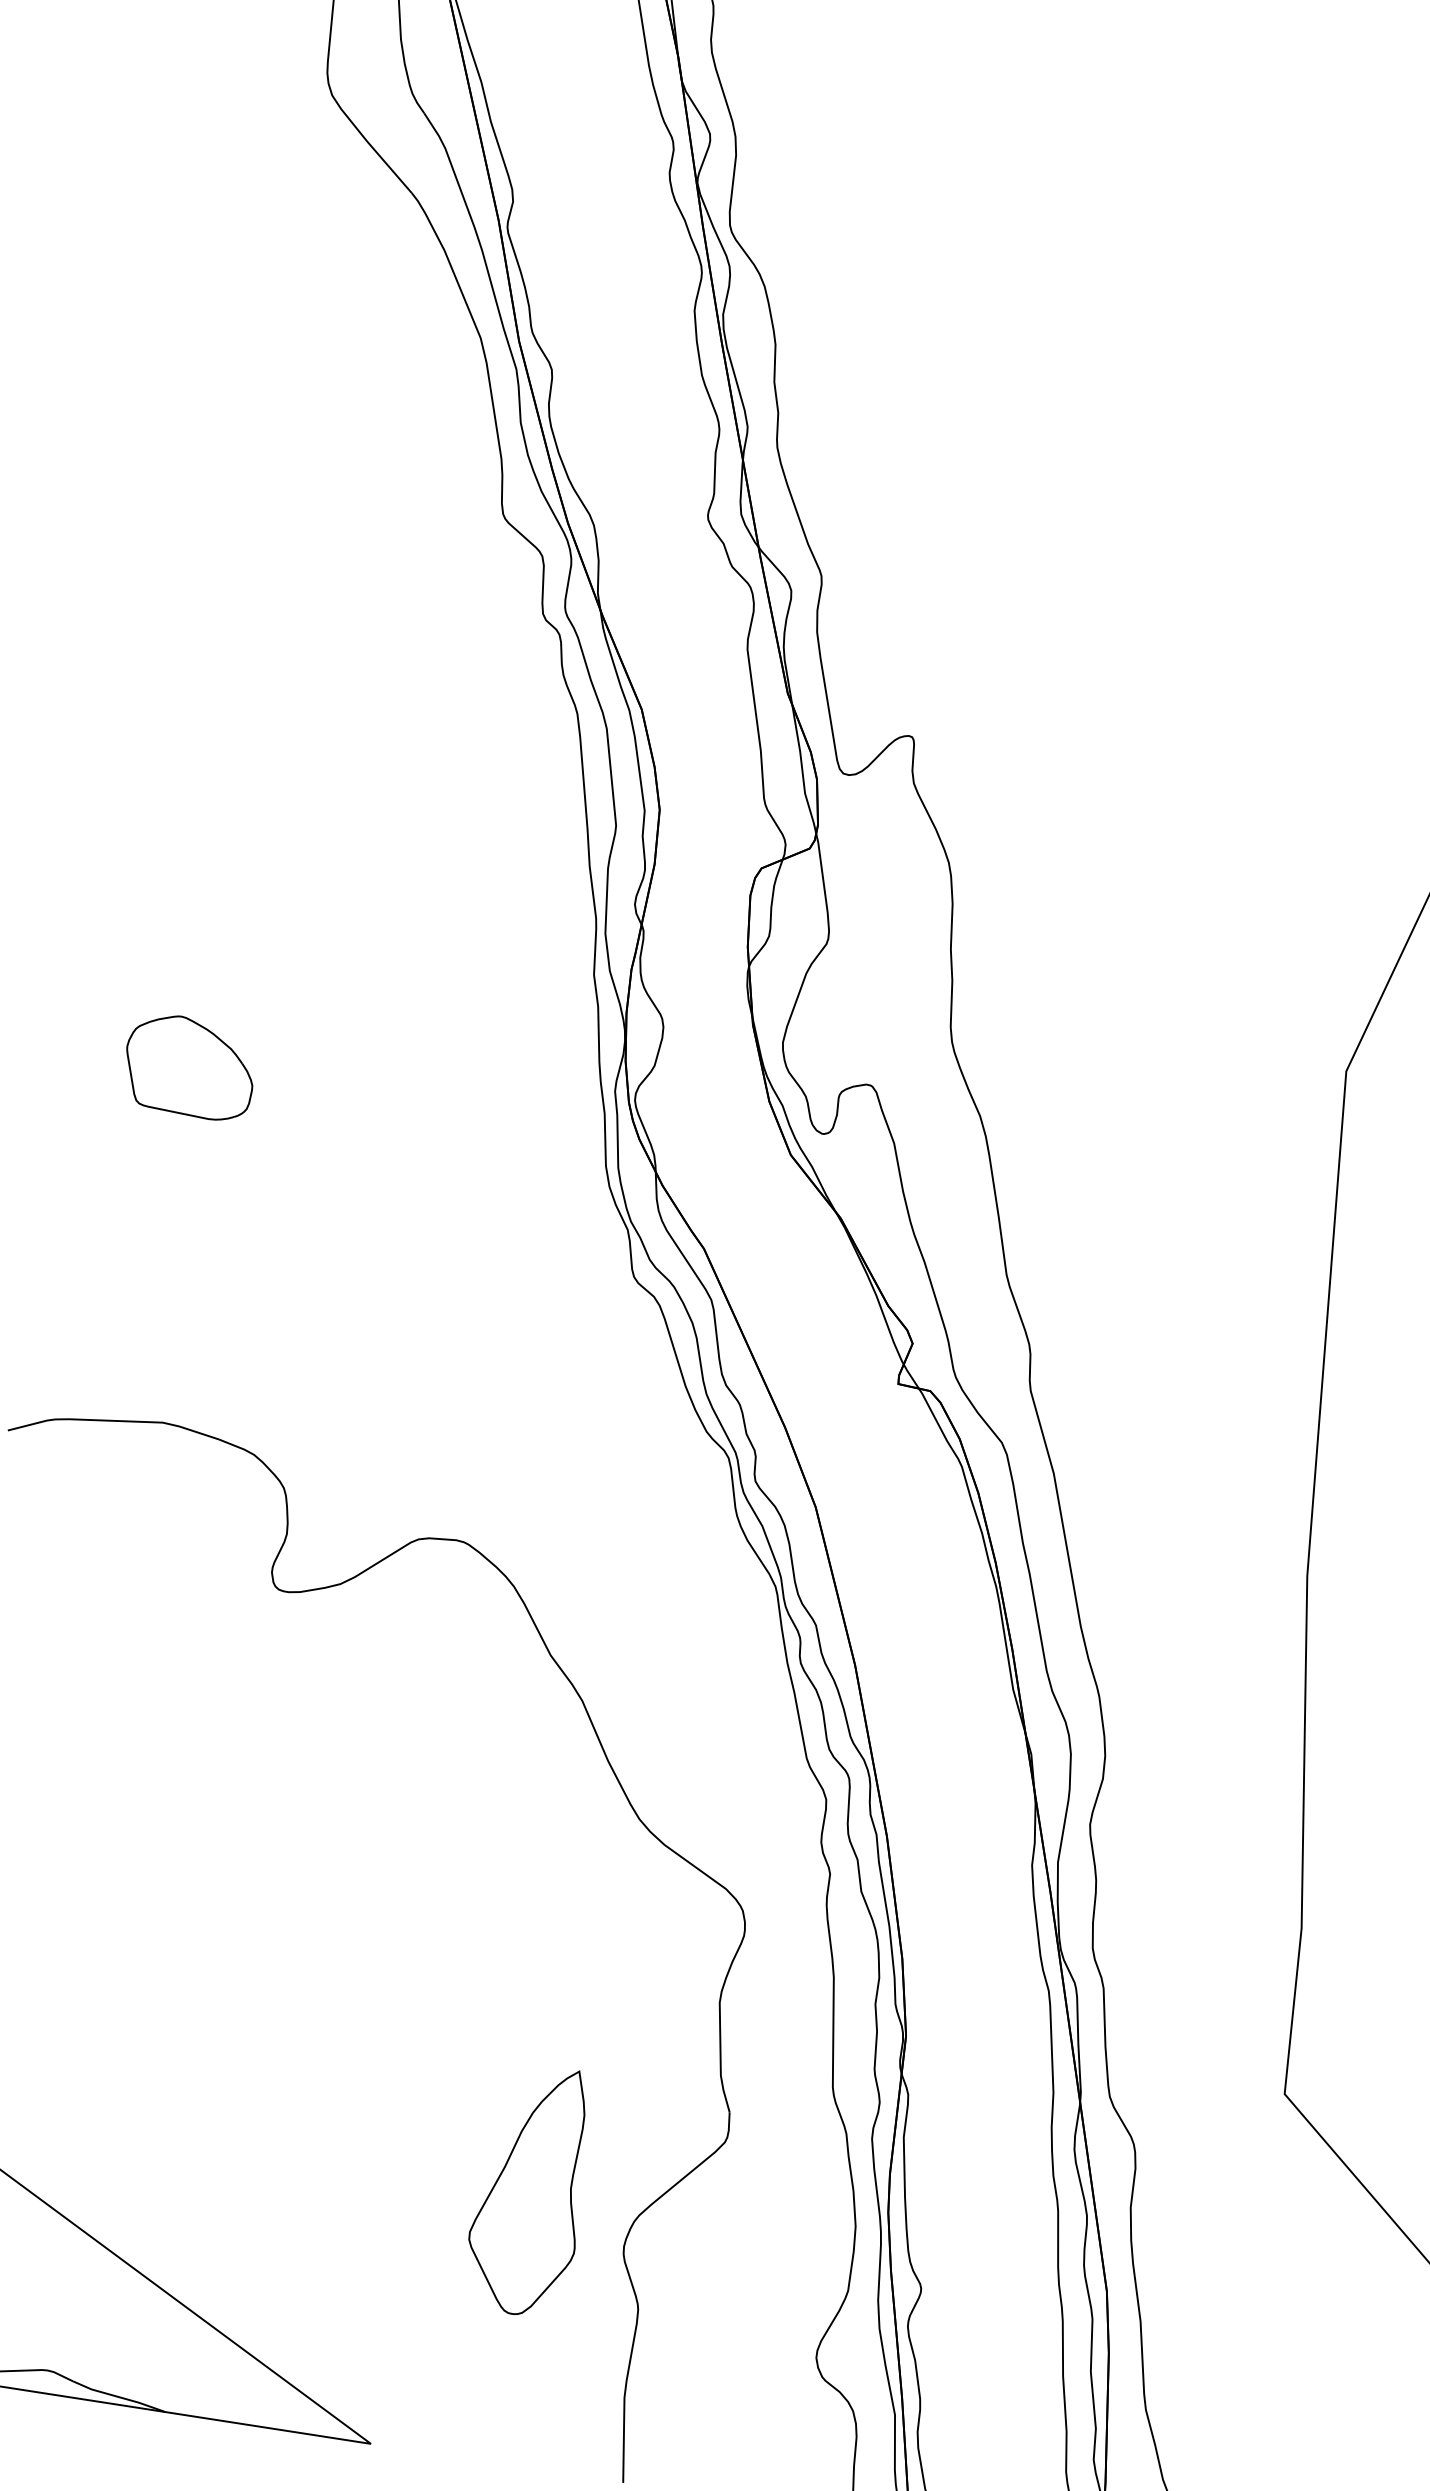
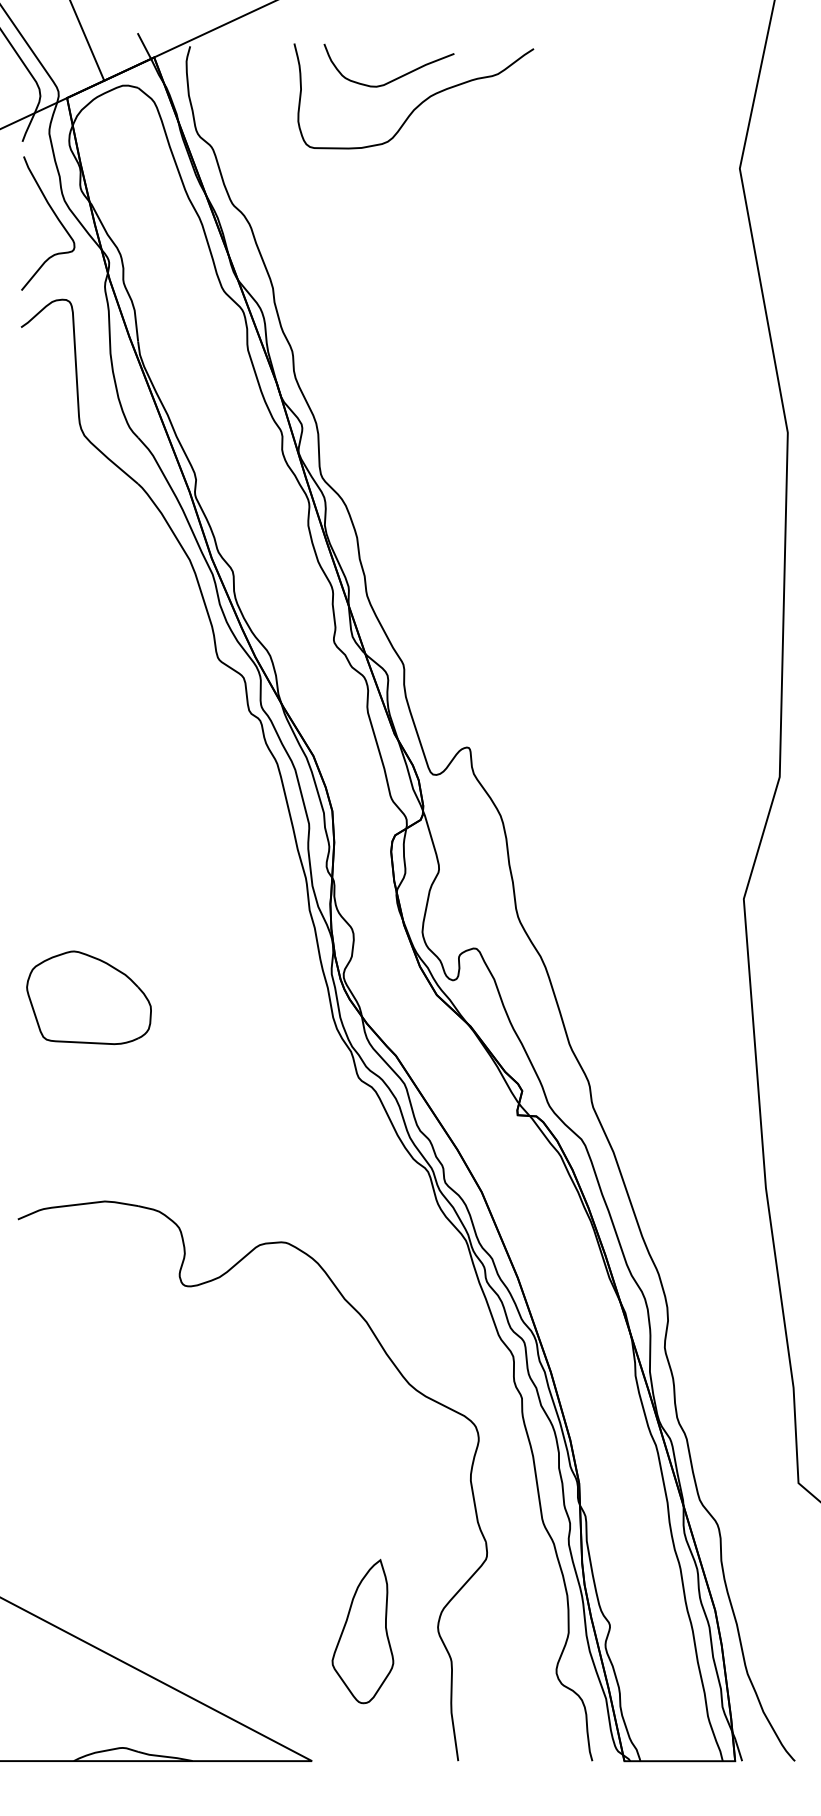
part: (189, 1066) -> (88, 997), size x1.67
part: (529, 2189) -> (362, 1631), moved

